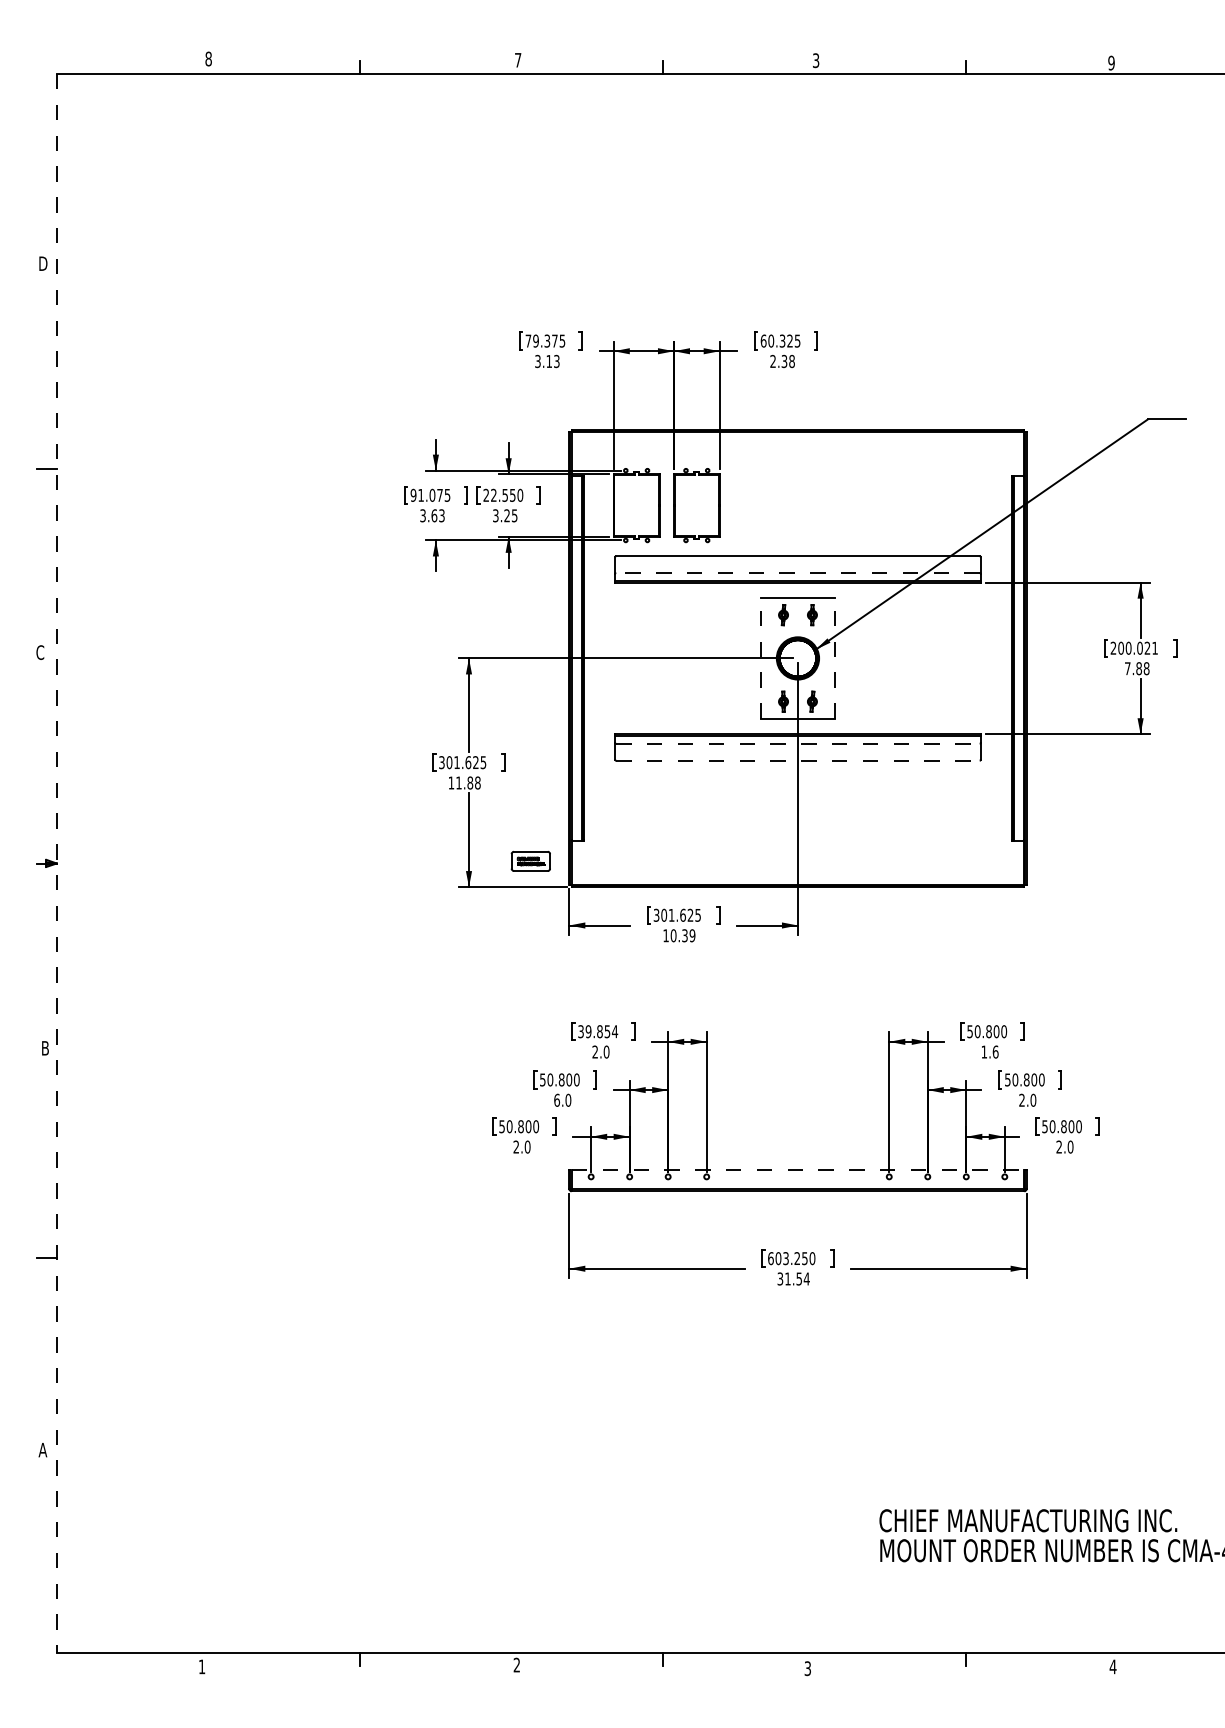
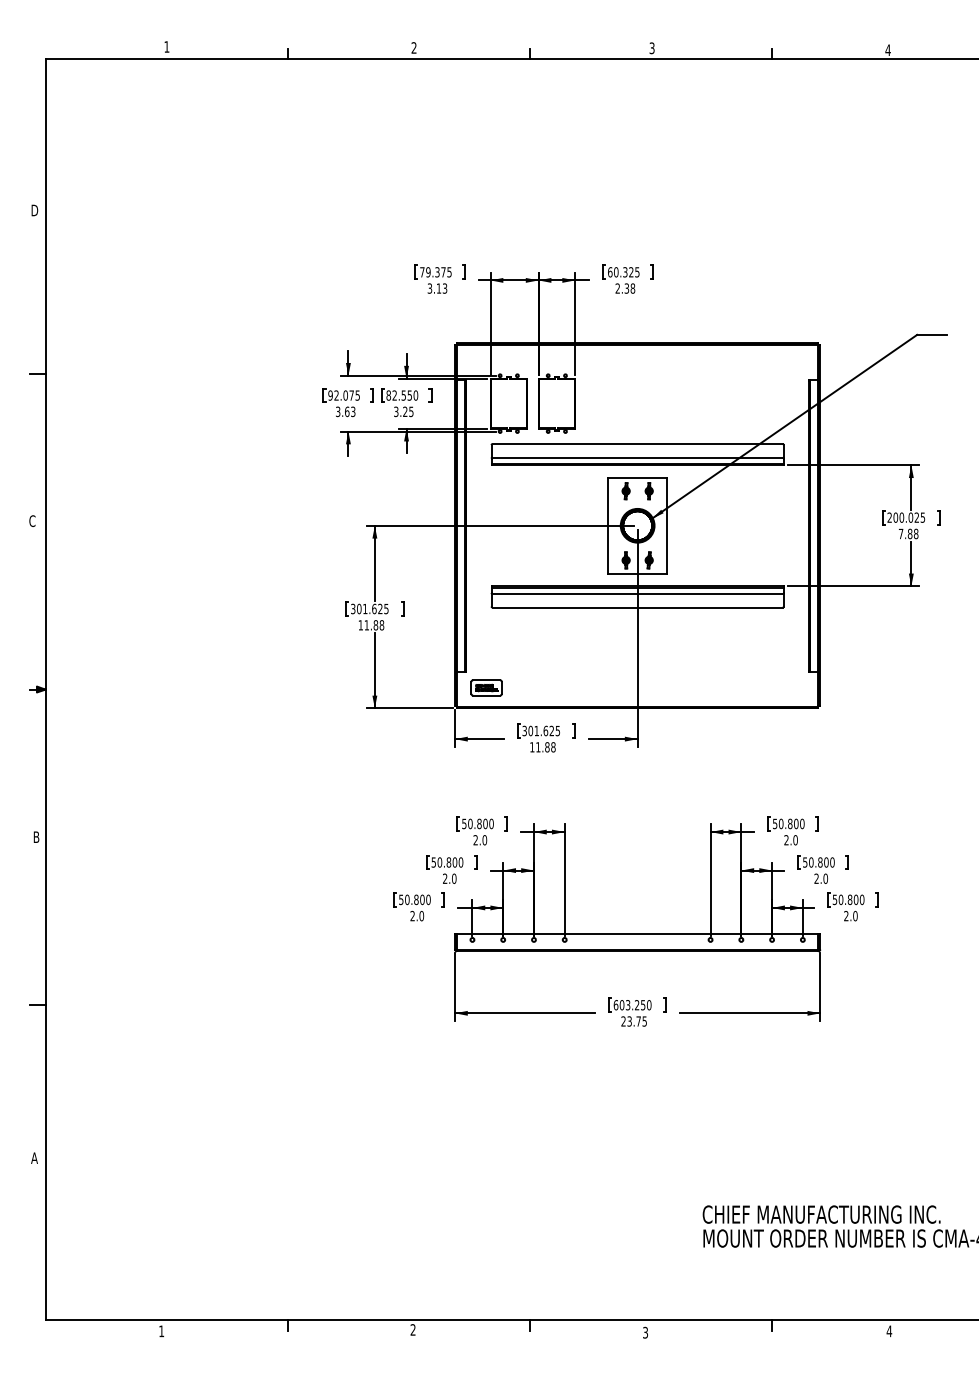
text: (208, 58) -> (166, 46), 8 -> 1
text: (518, 59) -> (414, 47), 7 -> 2
text: (1111, 62) -> (888, 49), 9 -> 4
text: (420, 494) -> (336, 394), 91.075 -> 92.075
text: (486, 495) -> (388, 395), 22.550 -> 82.550
line: (797, 573) -> (637, 457), dashed -> solid
text: (1154, 647) -> (922, 517), 200.021 -> 200.025
line: (760, 657) -> (607, 525), dashed -> solid
line: (835, 657) -> (667, 525), dashed -> solid
line: (797, 743) -> (637, 593), dashed -> solid
line: (797, 760) -> (637, 607), dashed -> solid
part: (530, 861) -> (486, 688), moved
line: (56, 864) -> (45, 690), dashed -> solid
text: (682, 935) -> (545, 747), 10.39 -> 11.88
text: (598, 1031) -> (478, 823), 39.854 -> 50.800
text: (989, 1051) -> (790, 839), 1.6 -> 2.0
text: (557, 1099) -> (445, 878), 6.0 -> 2.0
line: (798, 1169) -> (638, 934), dashed -> solid
text: (793, 1278) -> (634, 1021), 31.54 -> 23.75

